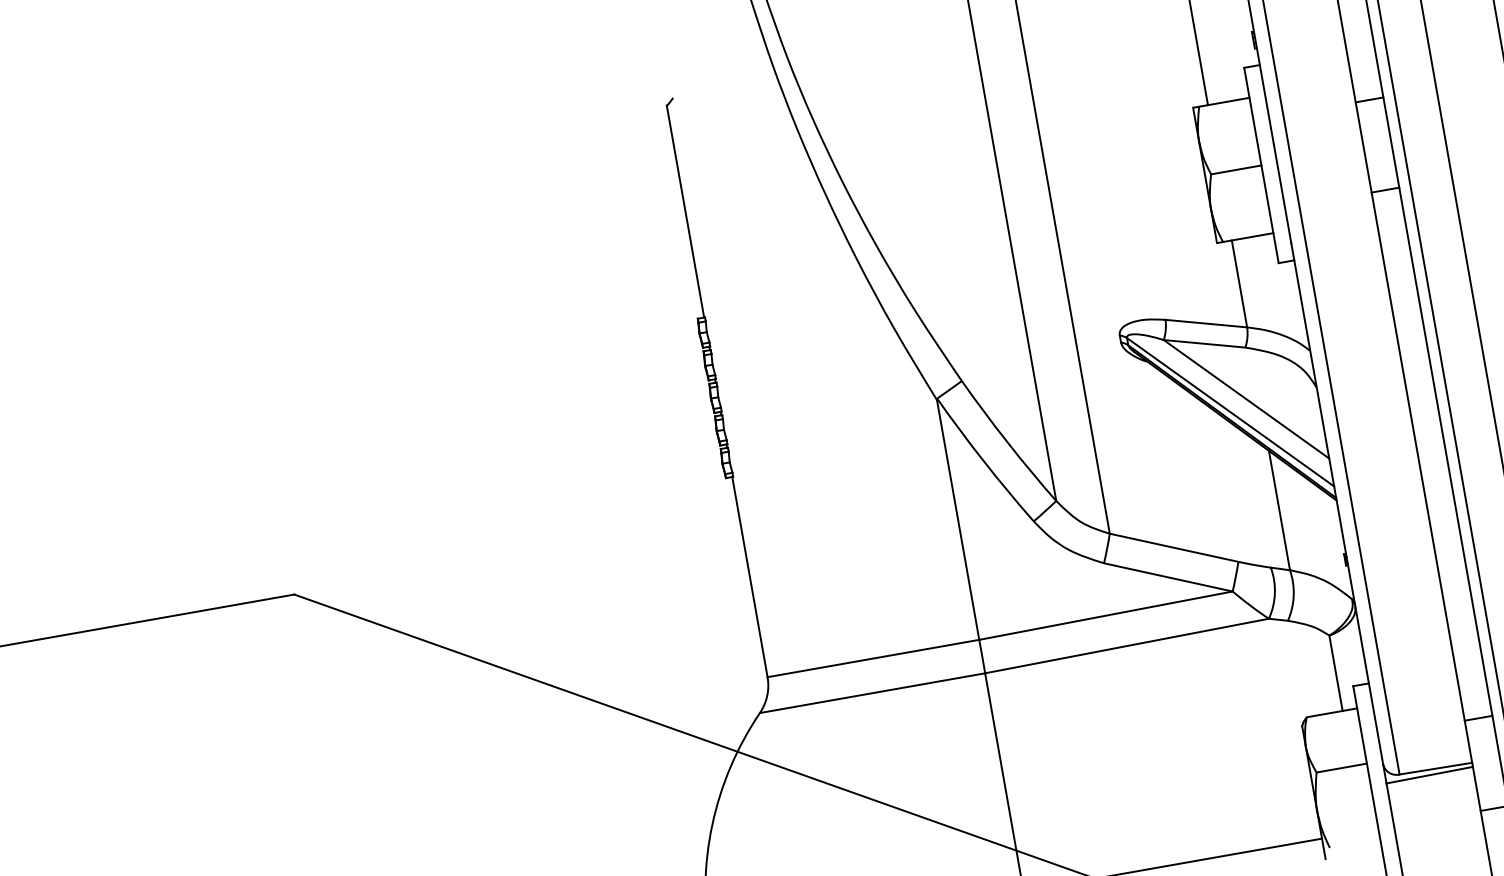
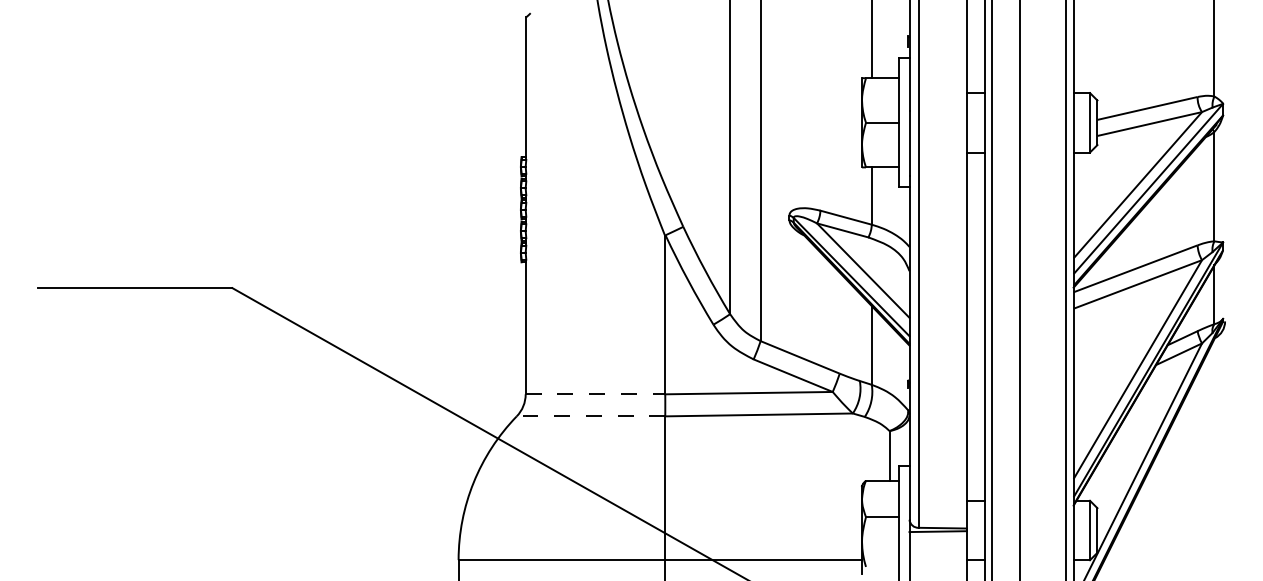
line: (873, 658) -> (595, 394), solid -> dashed
line: (871, 693) -> (590, 416), solid -> dashed

